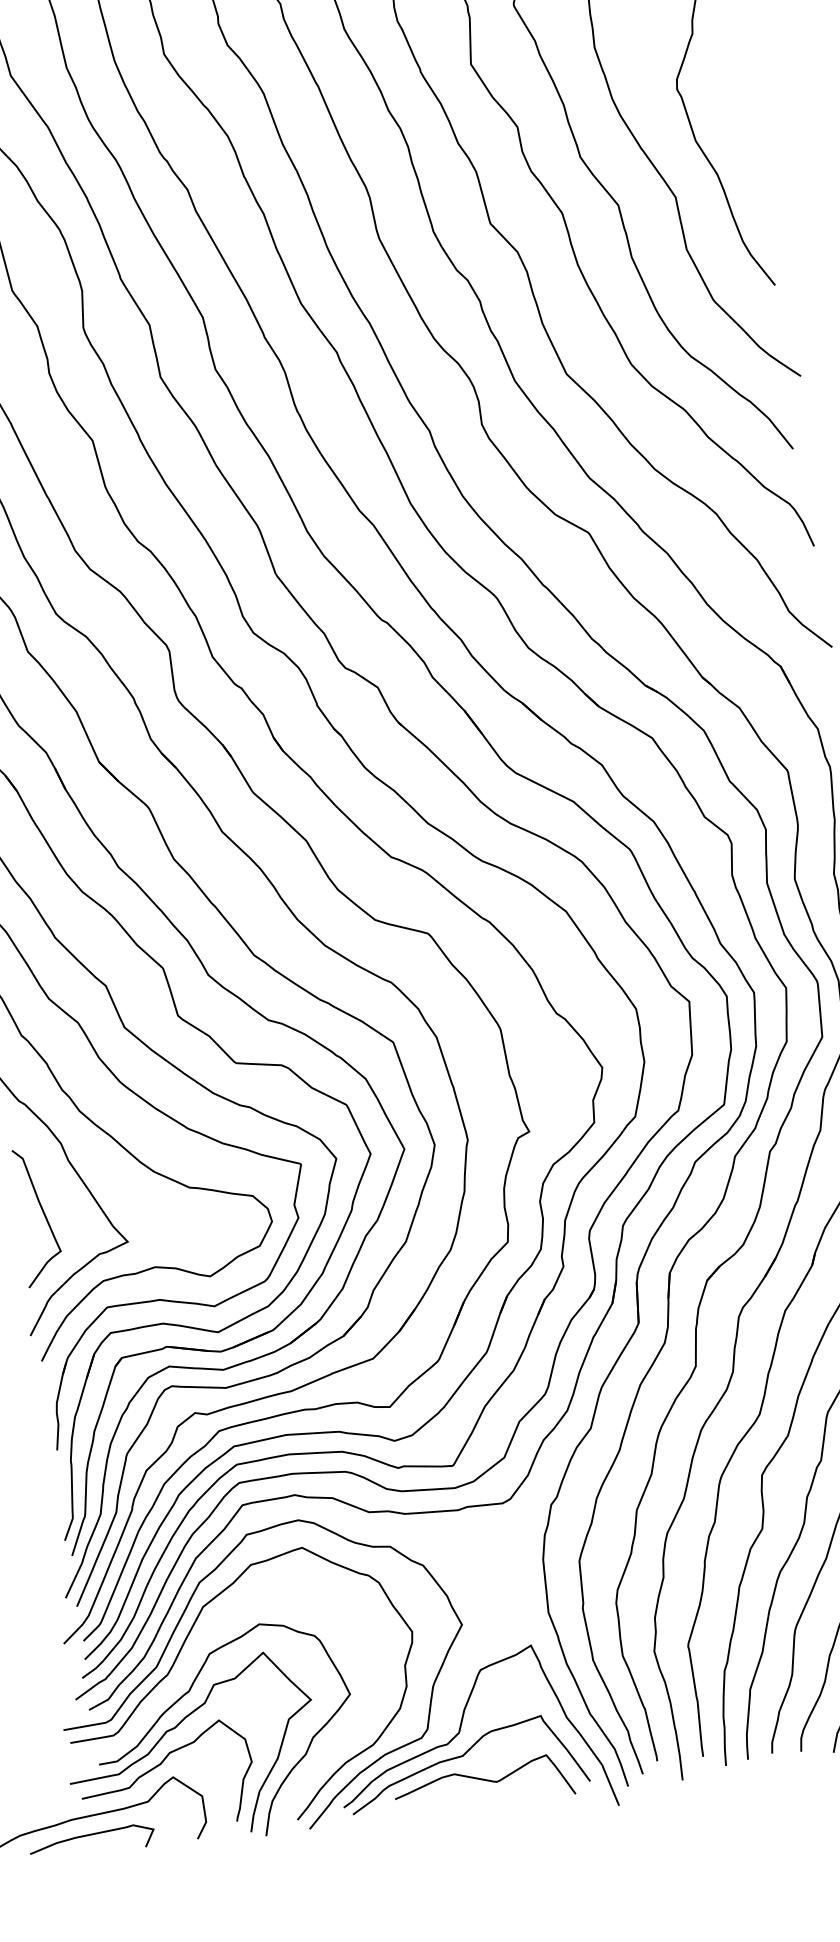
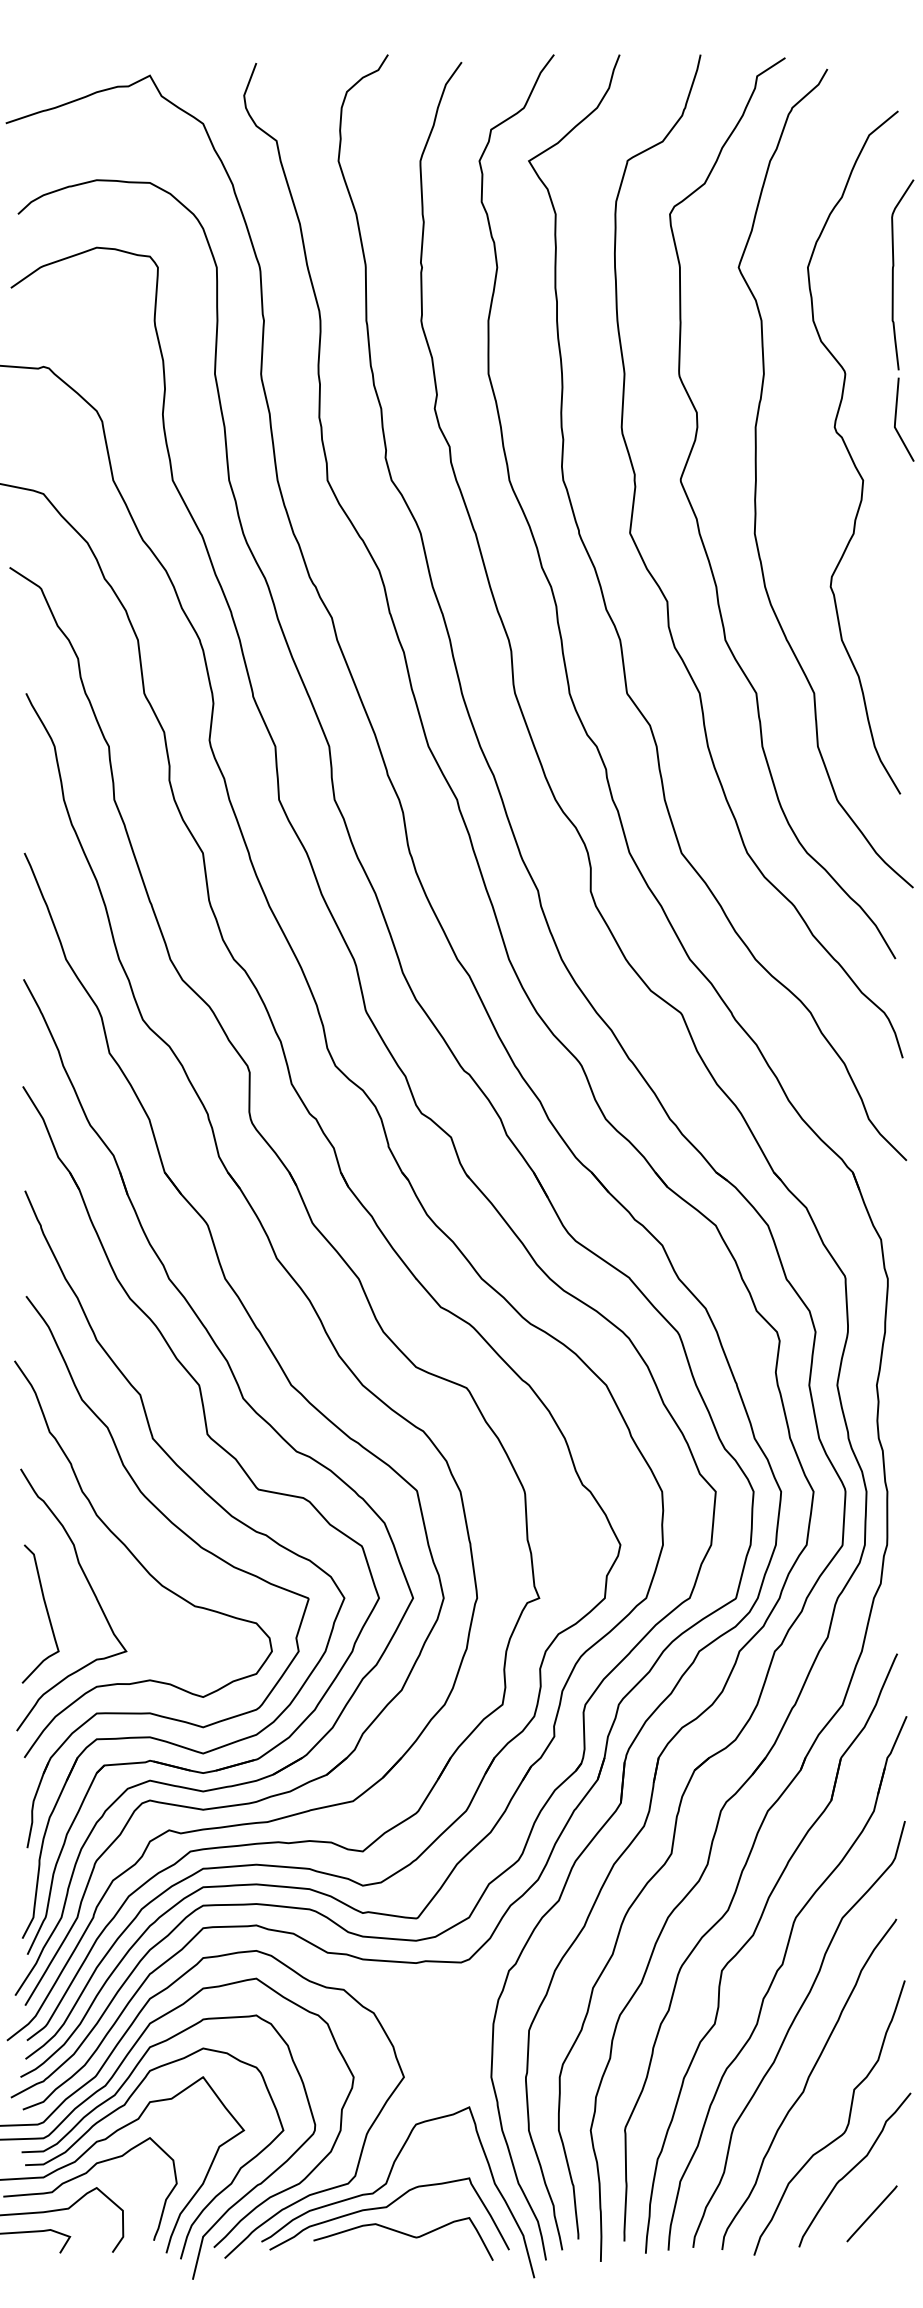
curve: (179, 1681) -> (116, 2094), added

